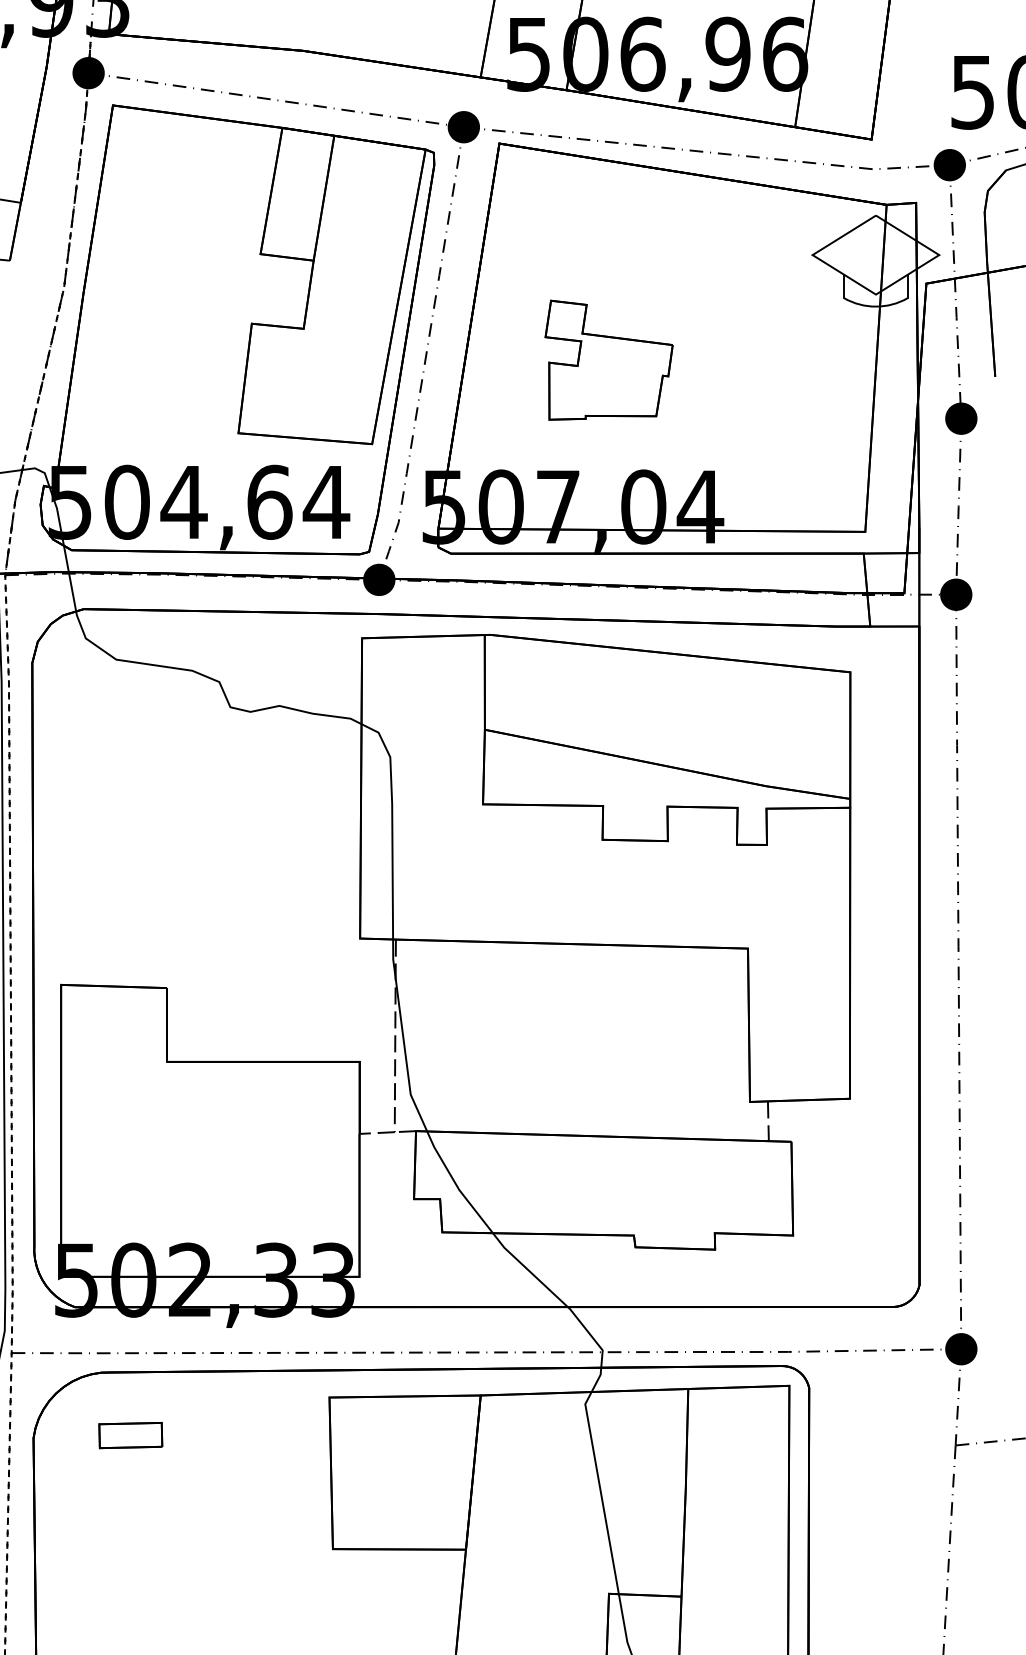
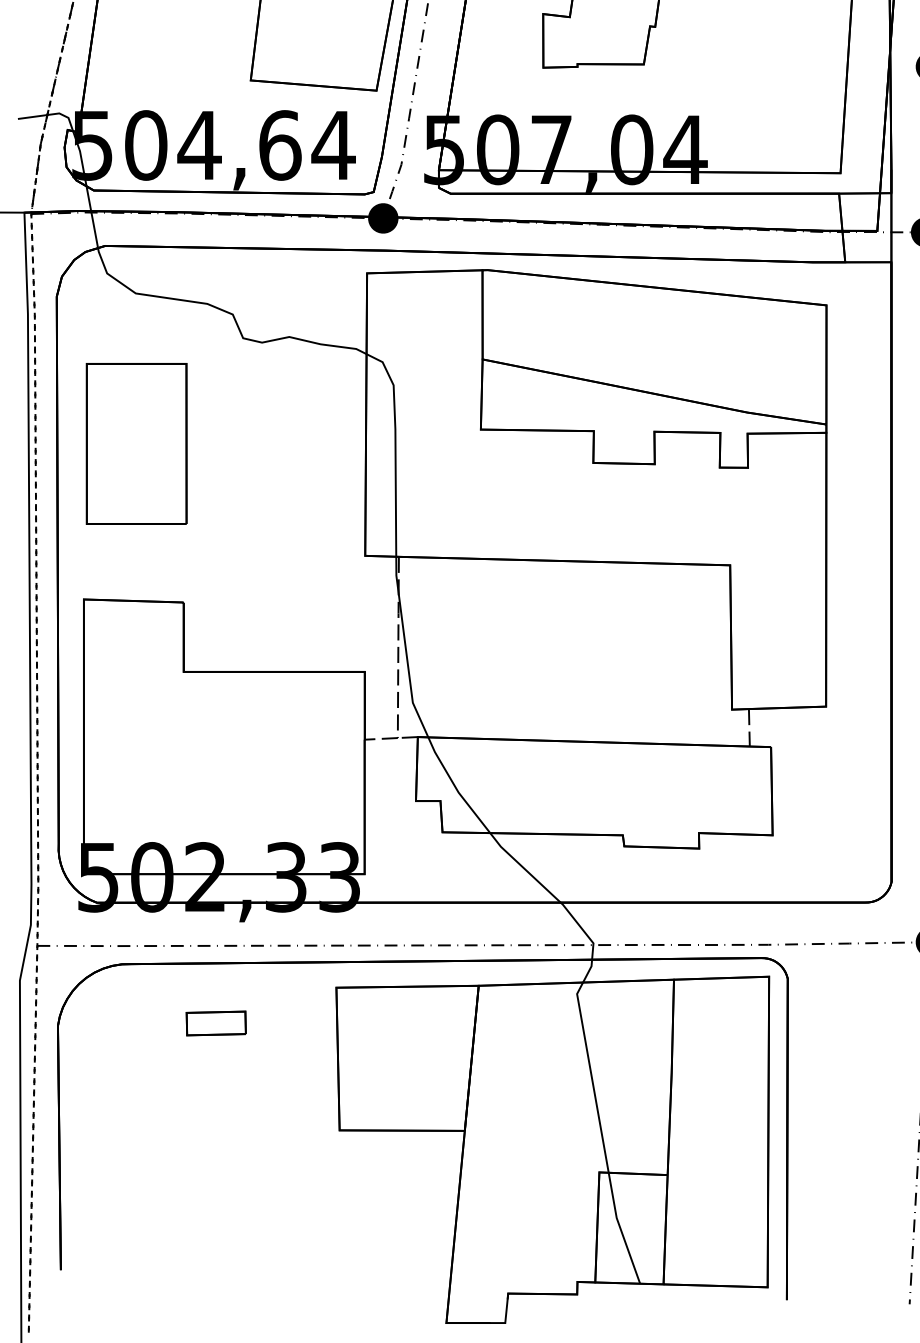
part: (117, 819) -> (136, 443), added
part: (130, 1435) -> (215, 1023), moved

